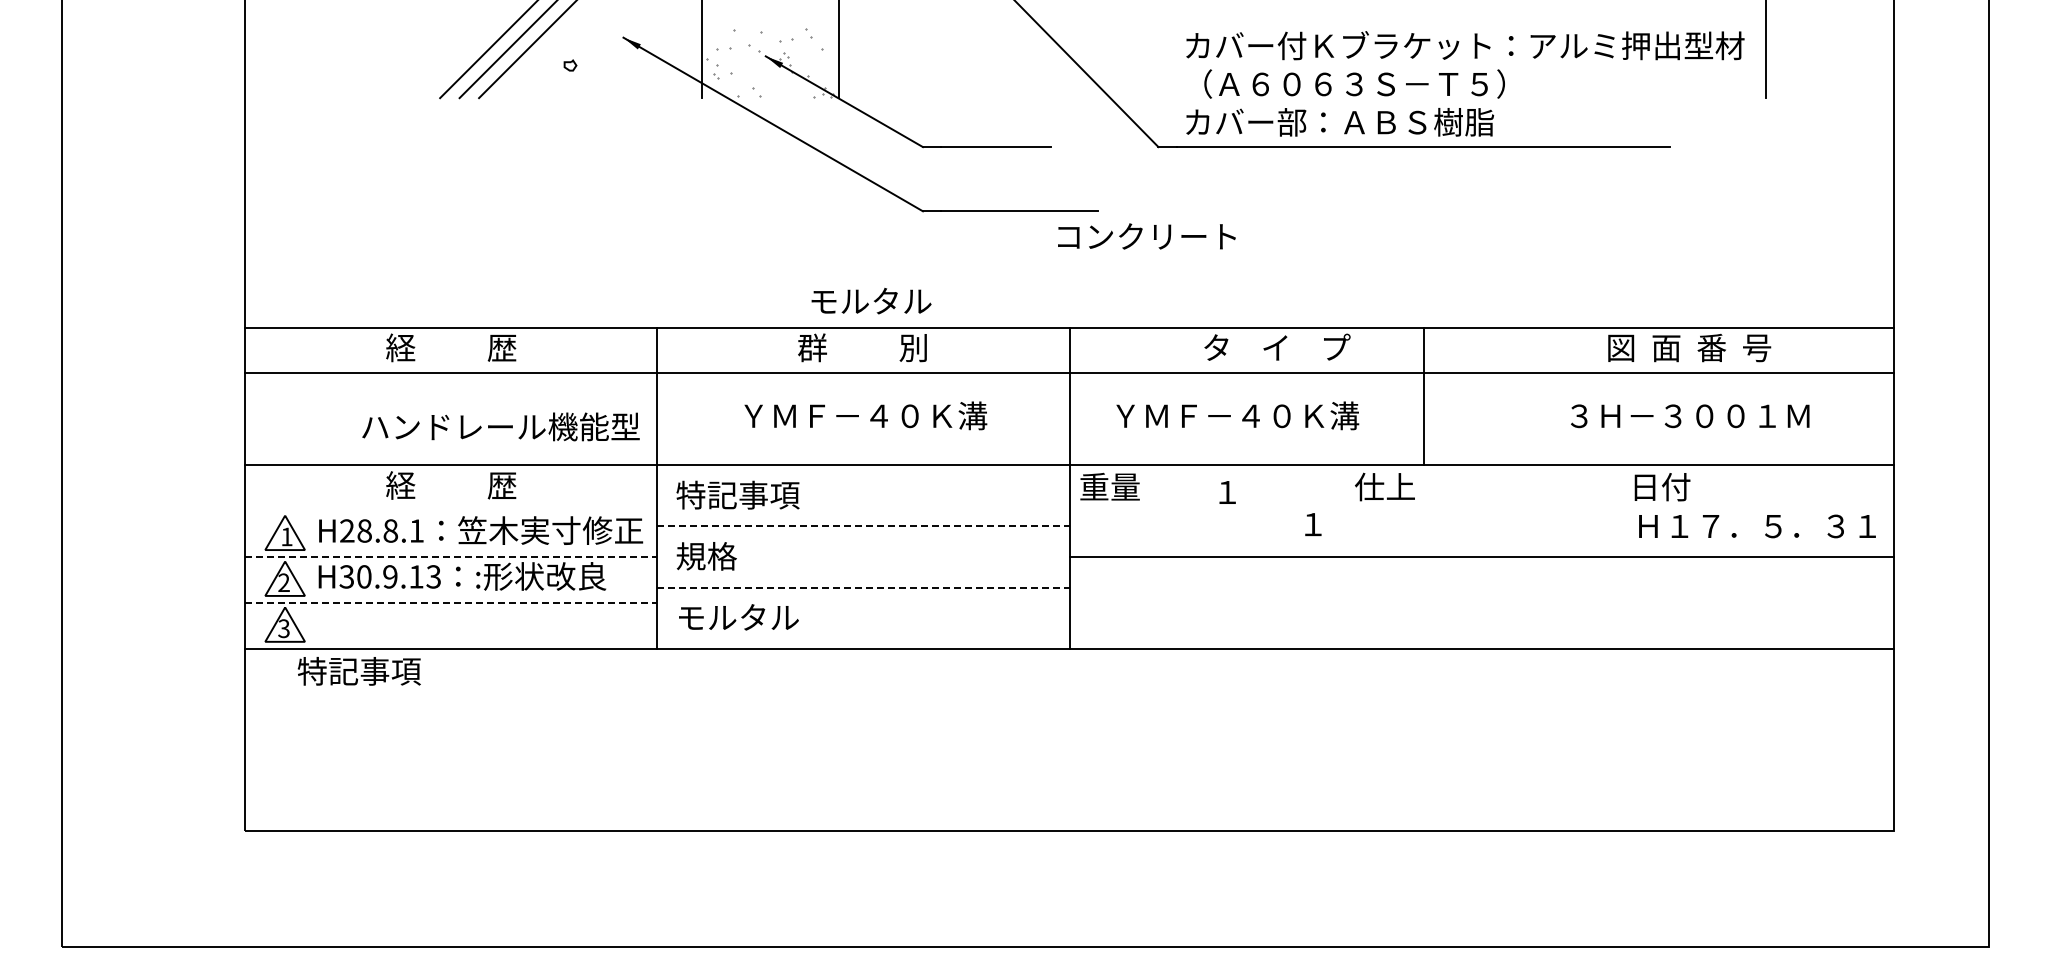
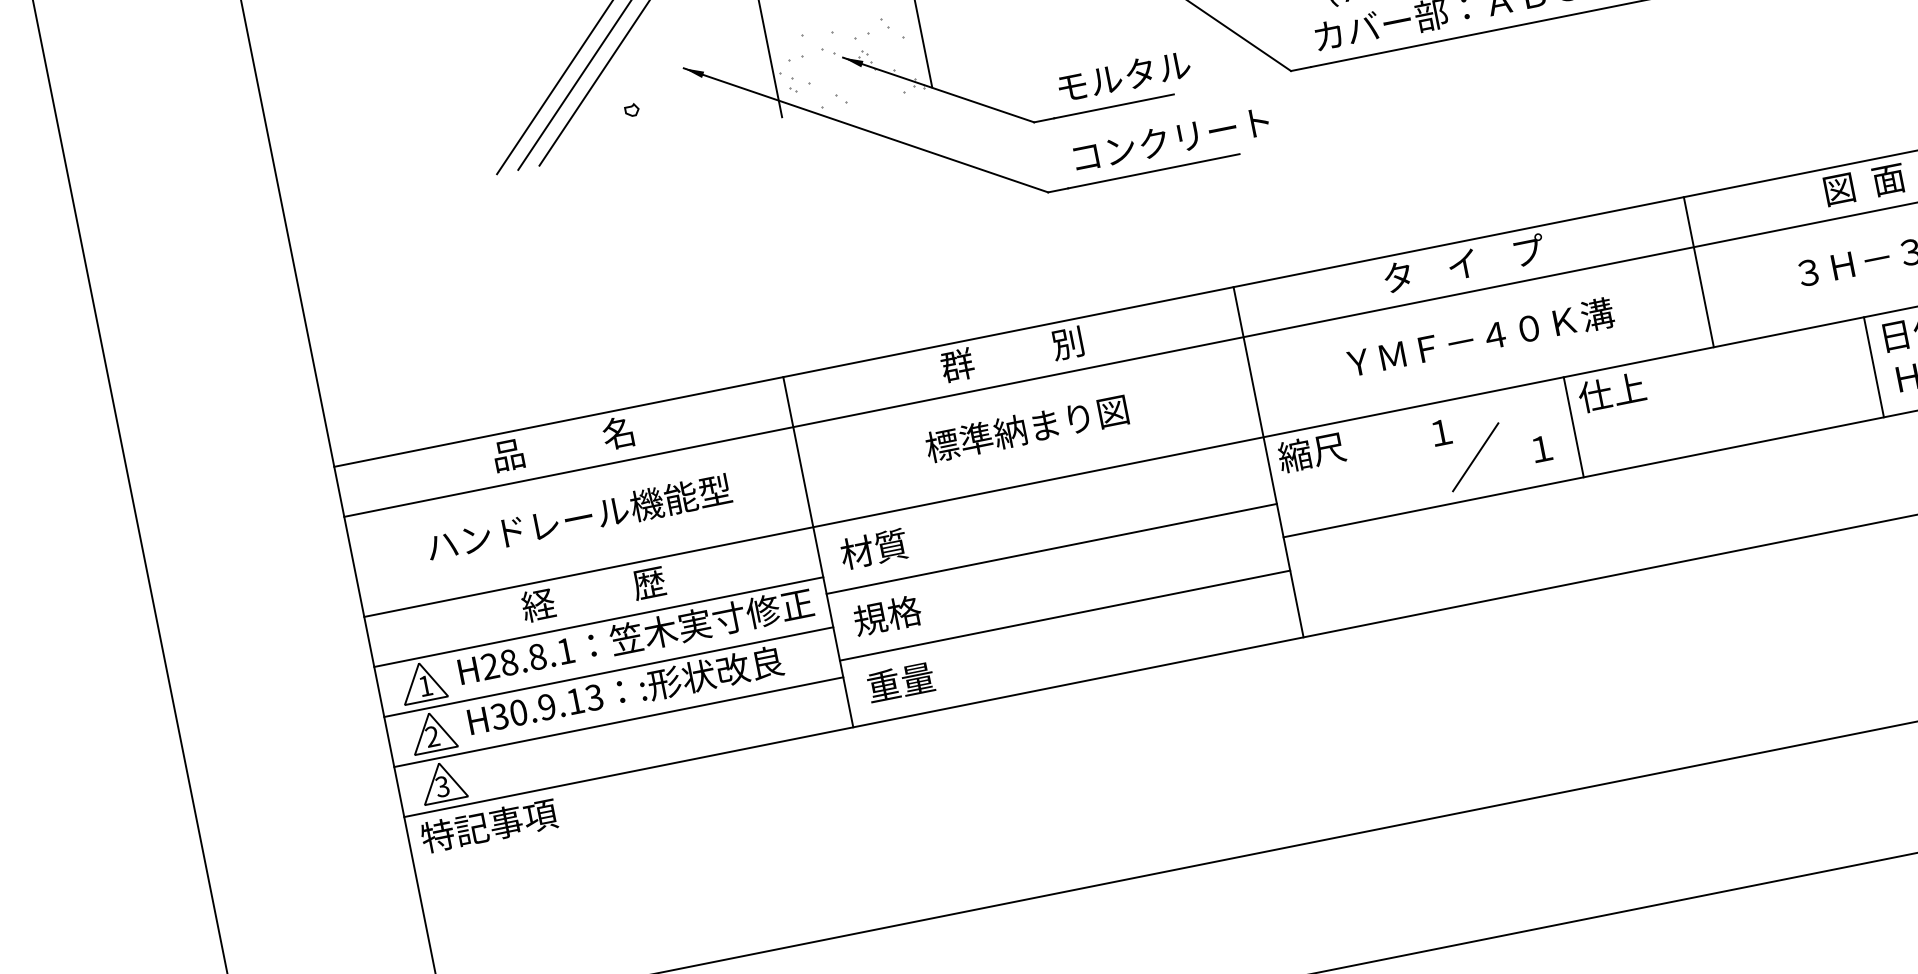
text: (1146, 236) -> (1170, 139), moved
text: (871, 301) -> (1124, 76), moved
text: (451, 347) -> (563, 443), 経          歴 -> 品          名
line: (1423, 396) -> (1698, 272), moved
text: (865, 415) -> (1030, 427), ＹＭＦ－４０Ｋ溝 -> 標準納まり図
text: (1237, 415) -> (1480, 337), moved
text: (500, 426) -> (578, 517), moved
text: (1109, 486) -> (1311, 451), 重量 -> 縮尺
text: (737, 494) -> (907, 541), 特記事項 -> 材質
line: (1345, 510) -> (1574, 426), added
line: (1620, 510) -> (1874, 366), added
line: (450, 511) -> (598, 622), added
line: (1253, 520) -> (1476, 457), added
line: (863, 526) -> (1052, 549), dashed -> solid
line: (450, 556) -> (608, 671), dashed -> solid
line: (863, 587) -> (1065, 615), dashed -> solid
line: (450, 602) -> (618, 721), dashed -> solid
text: (737, 617) -> (934, 675), モルタル -> 重量
text: (358, 671) -> (488, 826), moved

